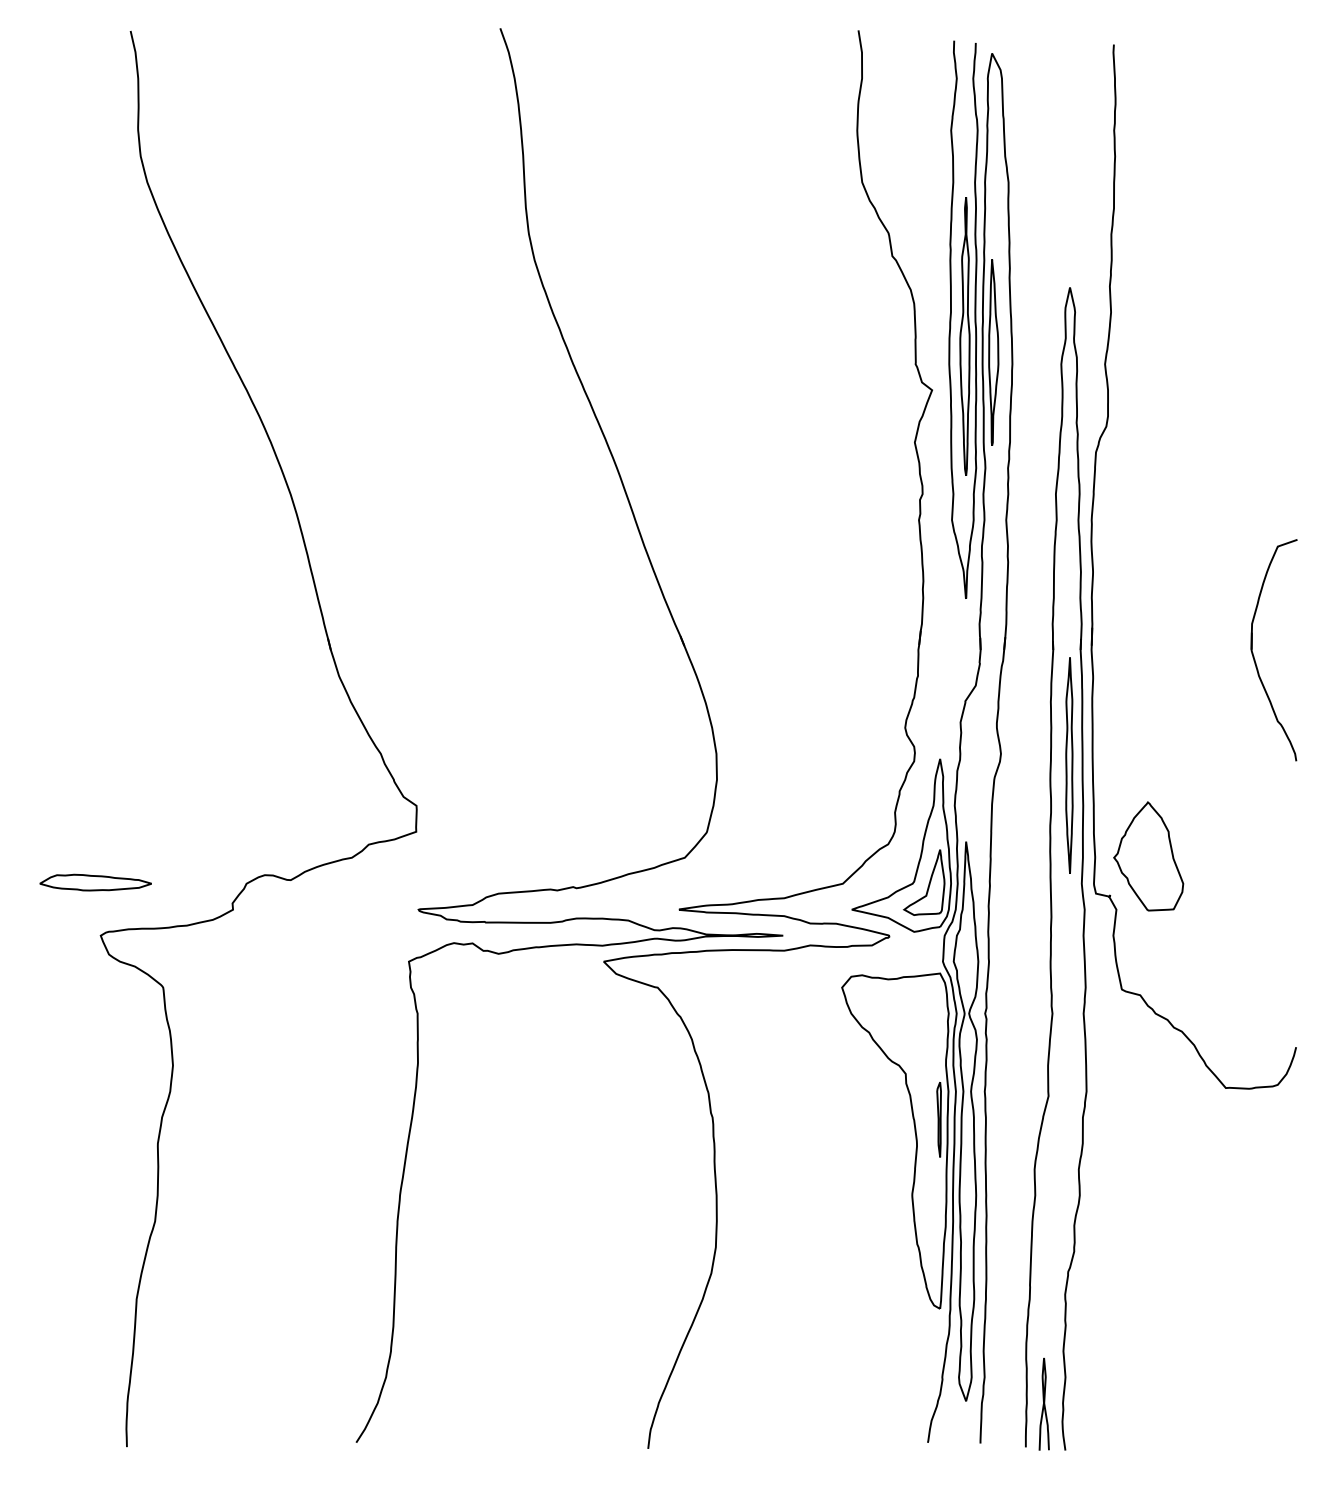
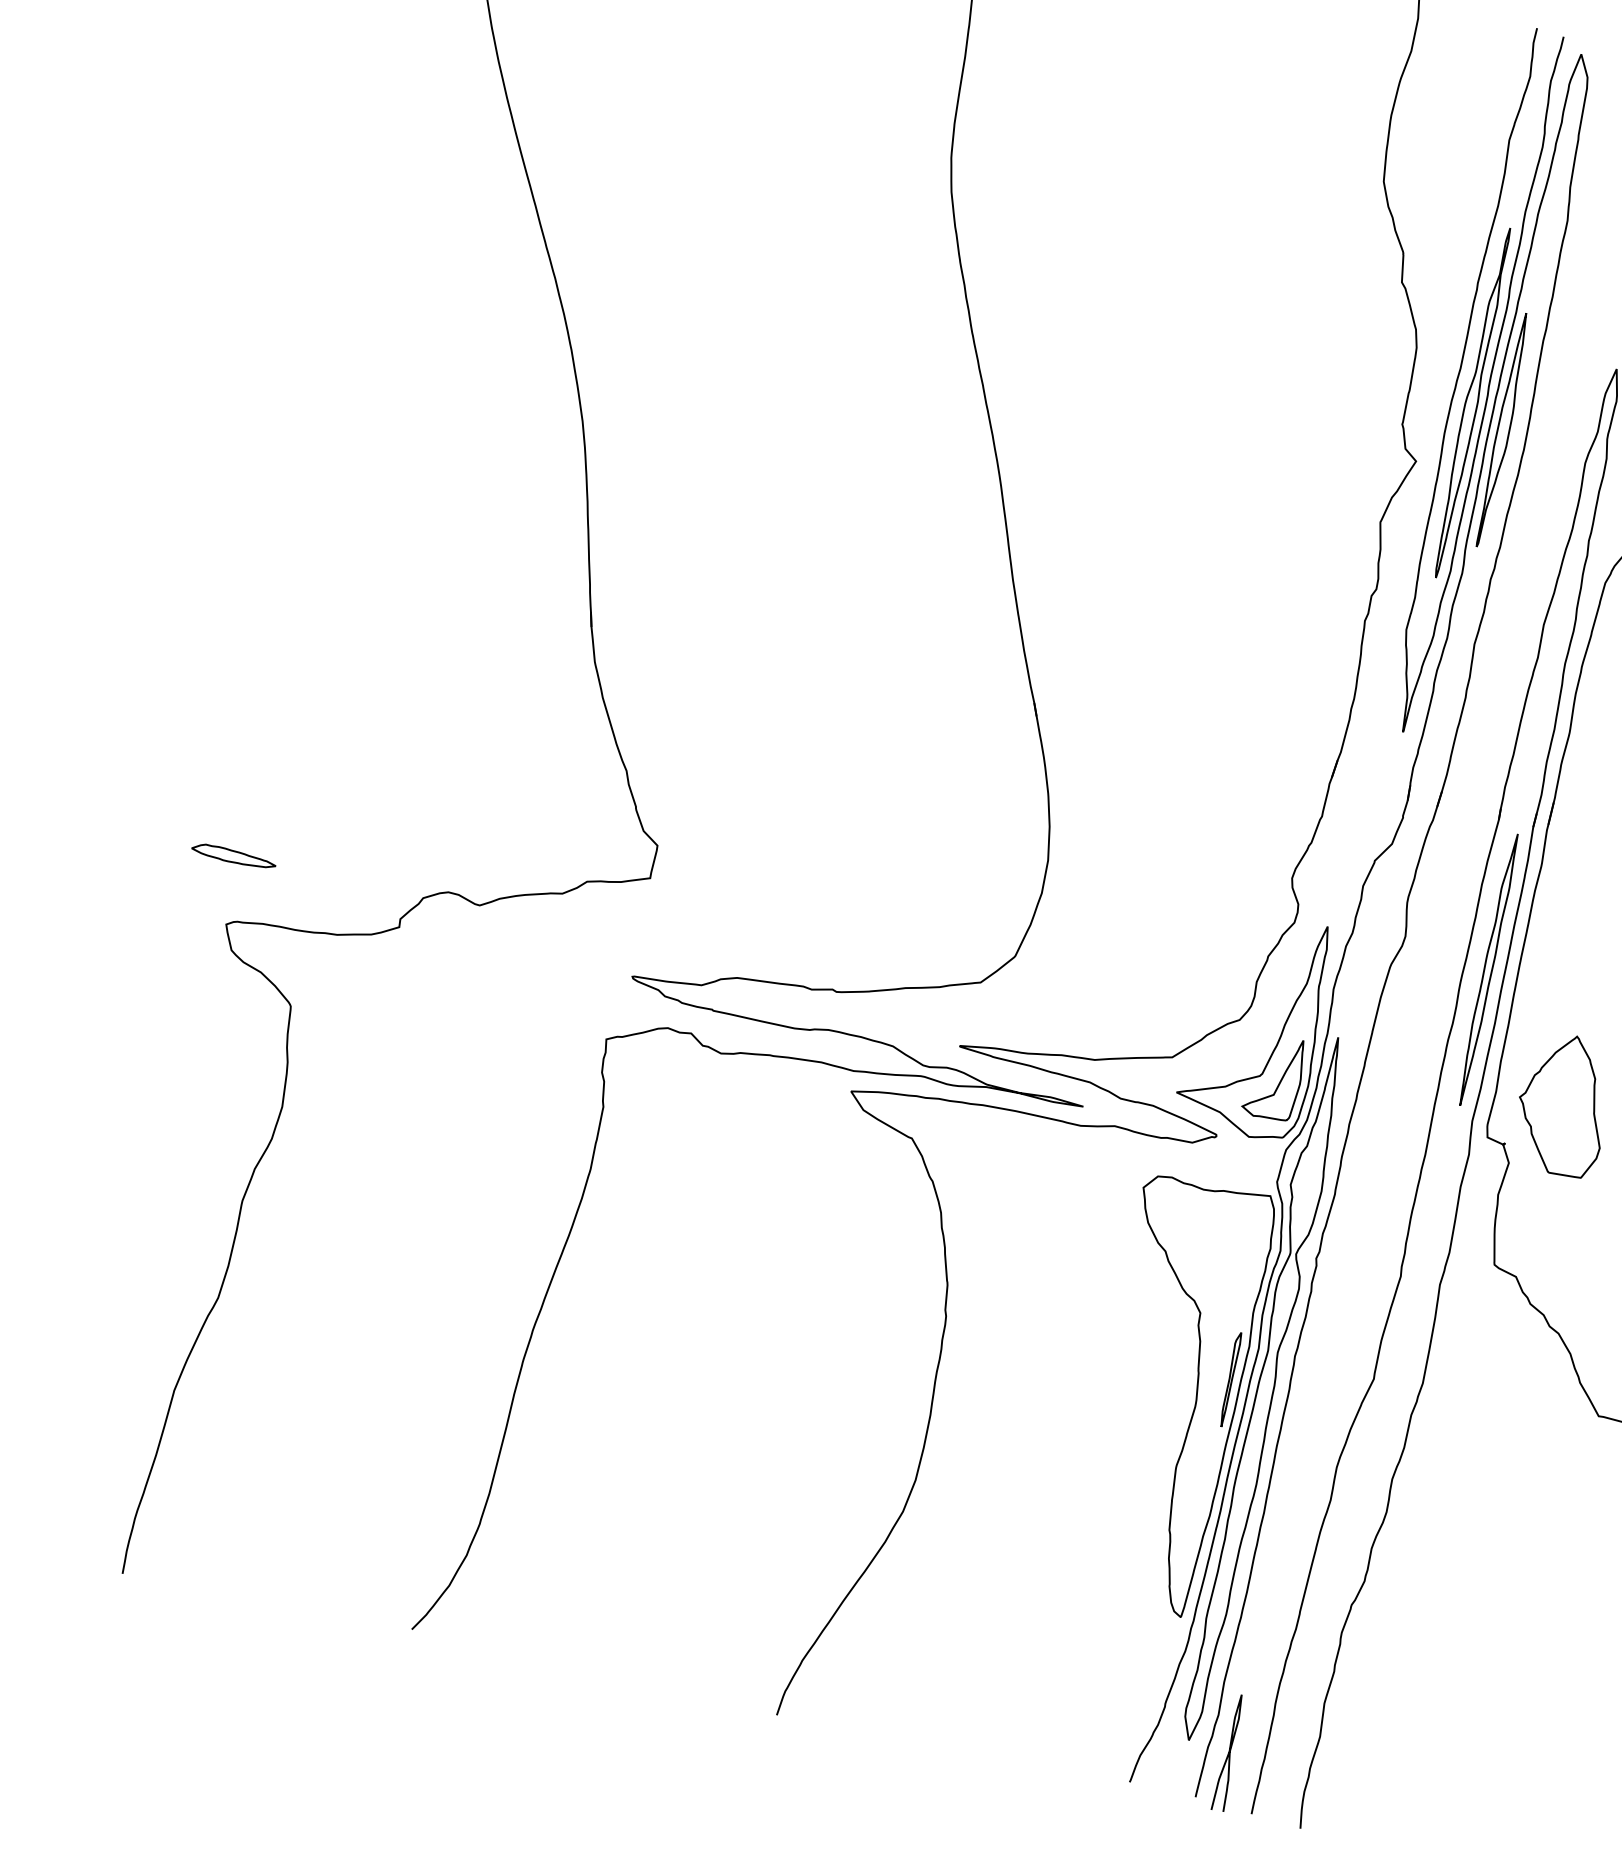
part: (95, 882) -> (233, 856), size x0.6
curve: (1043, 1403) -> (1228, 1751), moved

